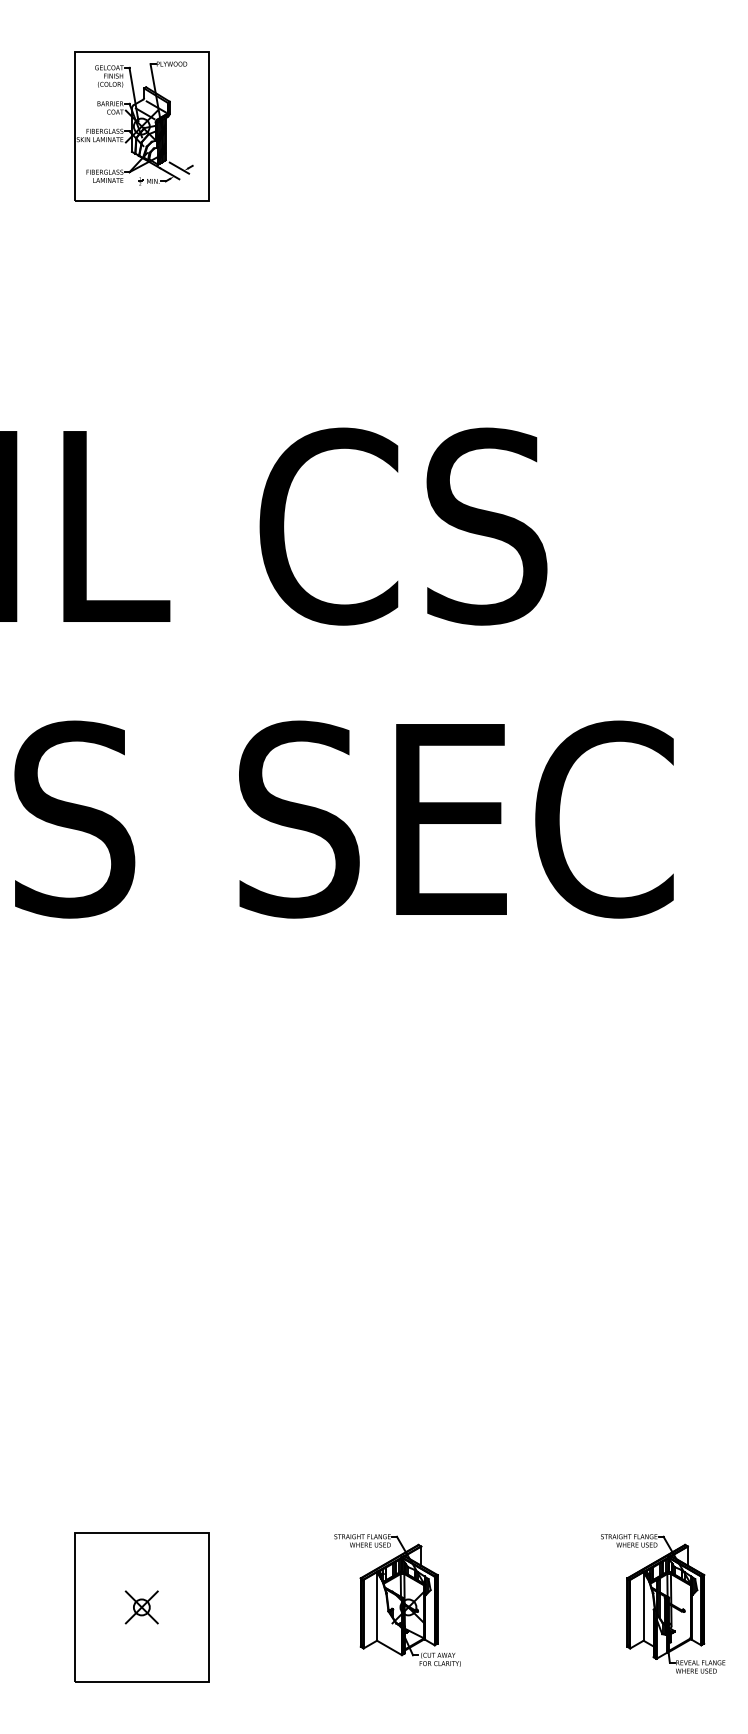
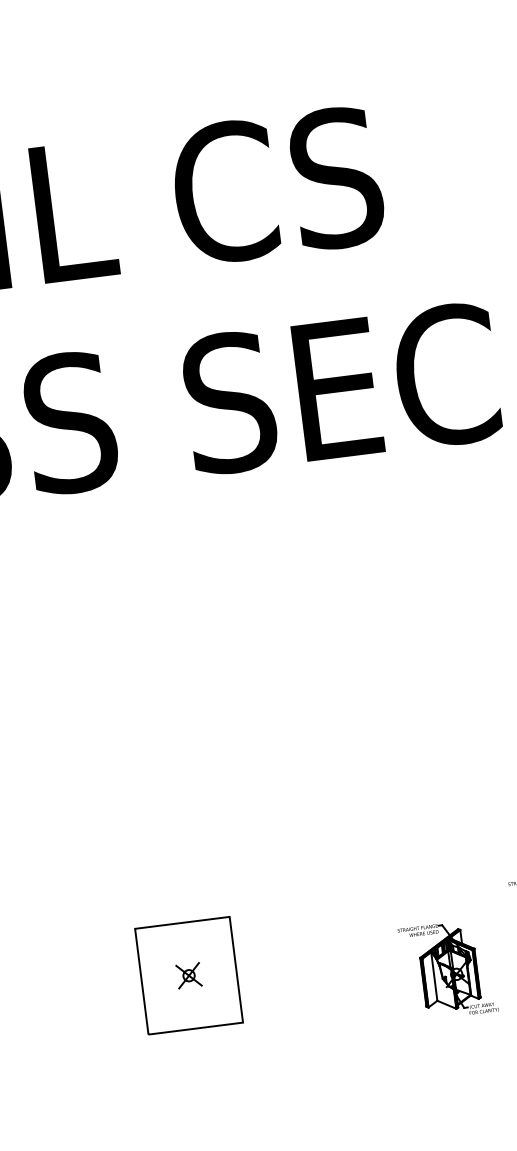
part: (397, 1600) -> (448, 970), moved

